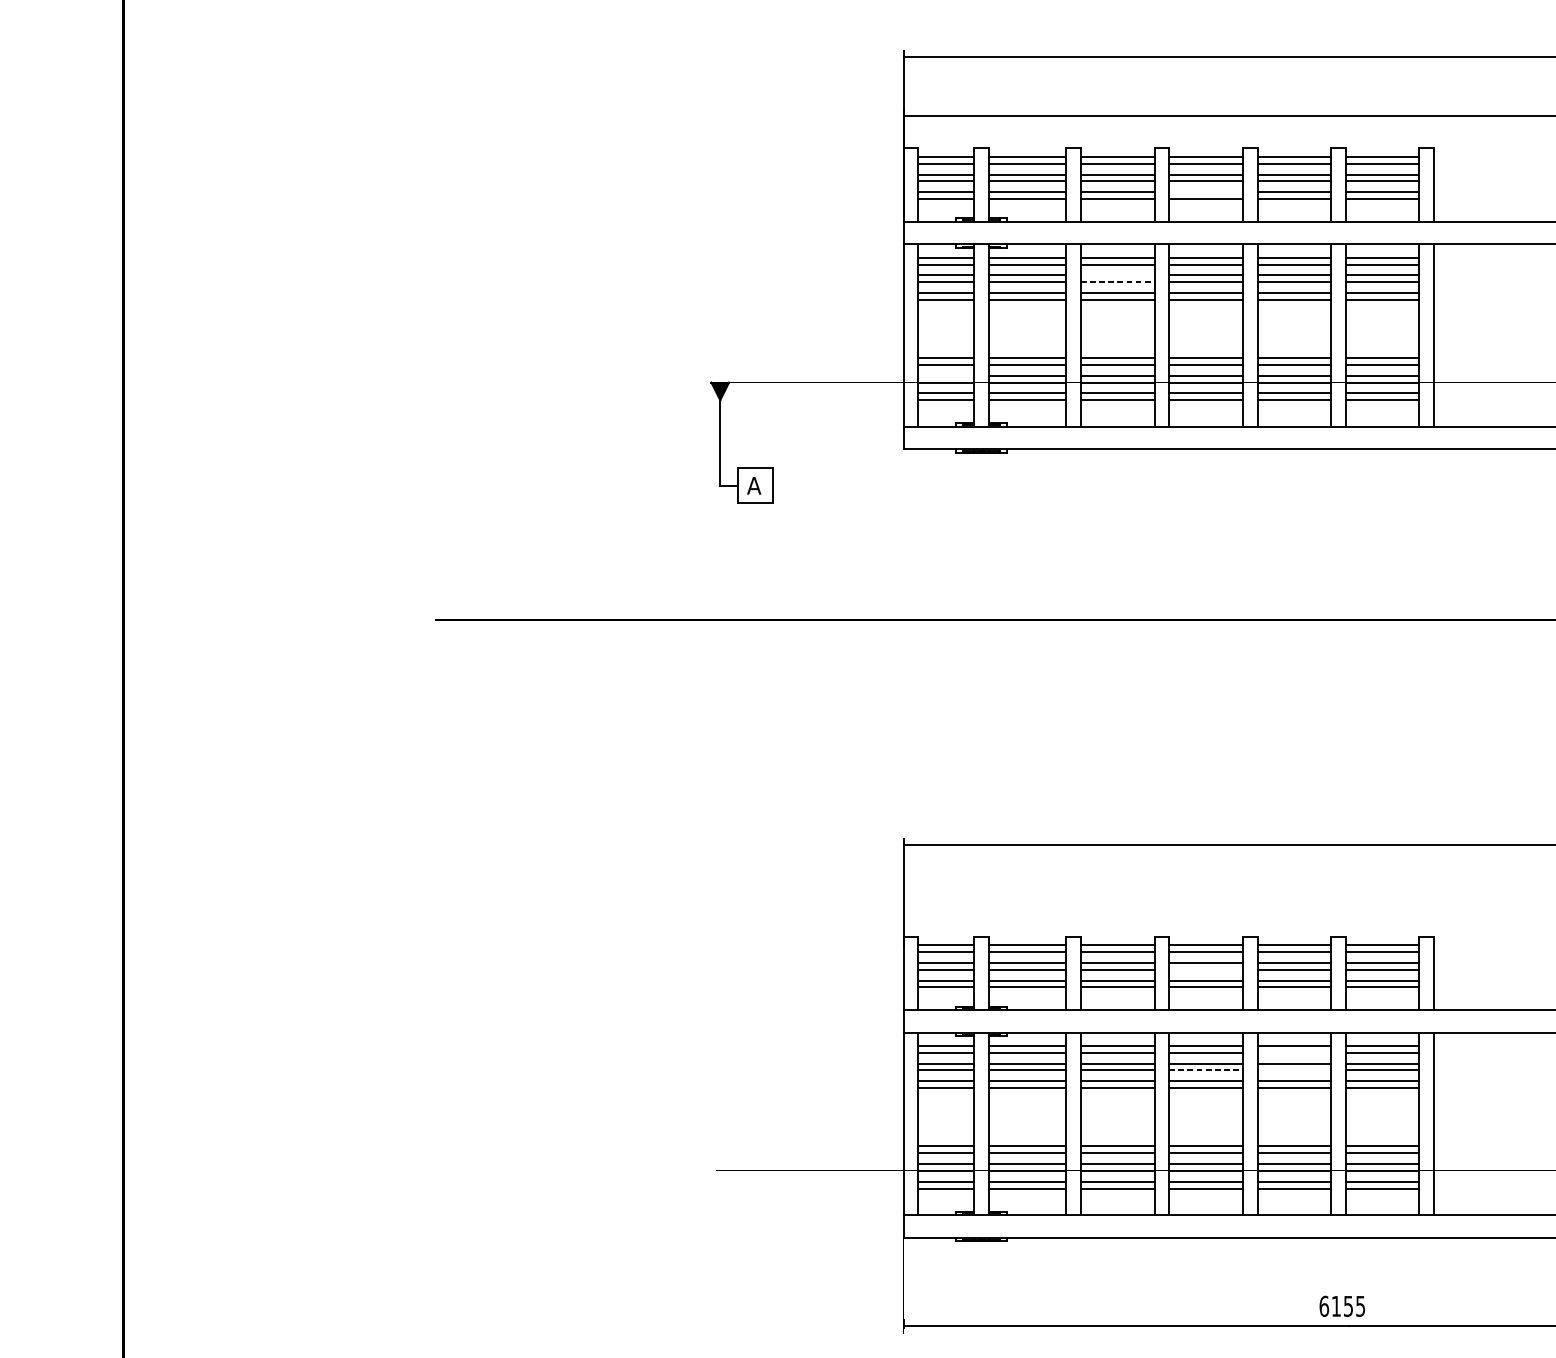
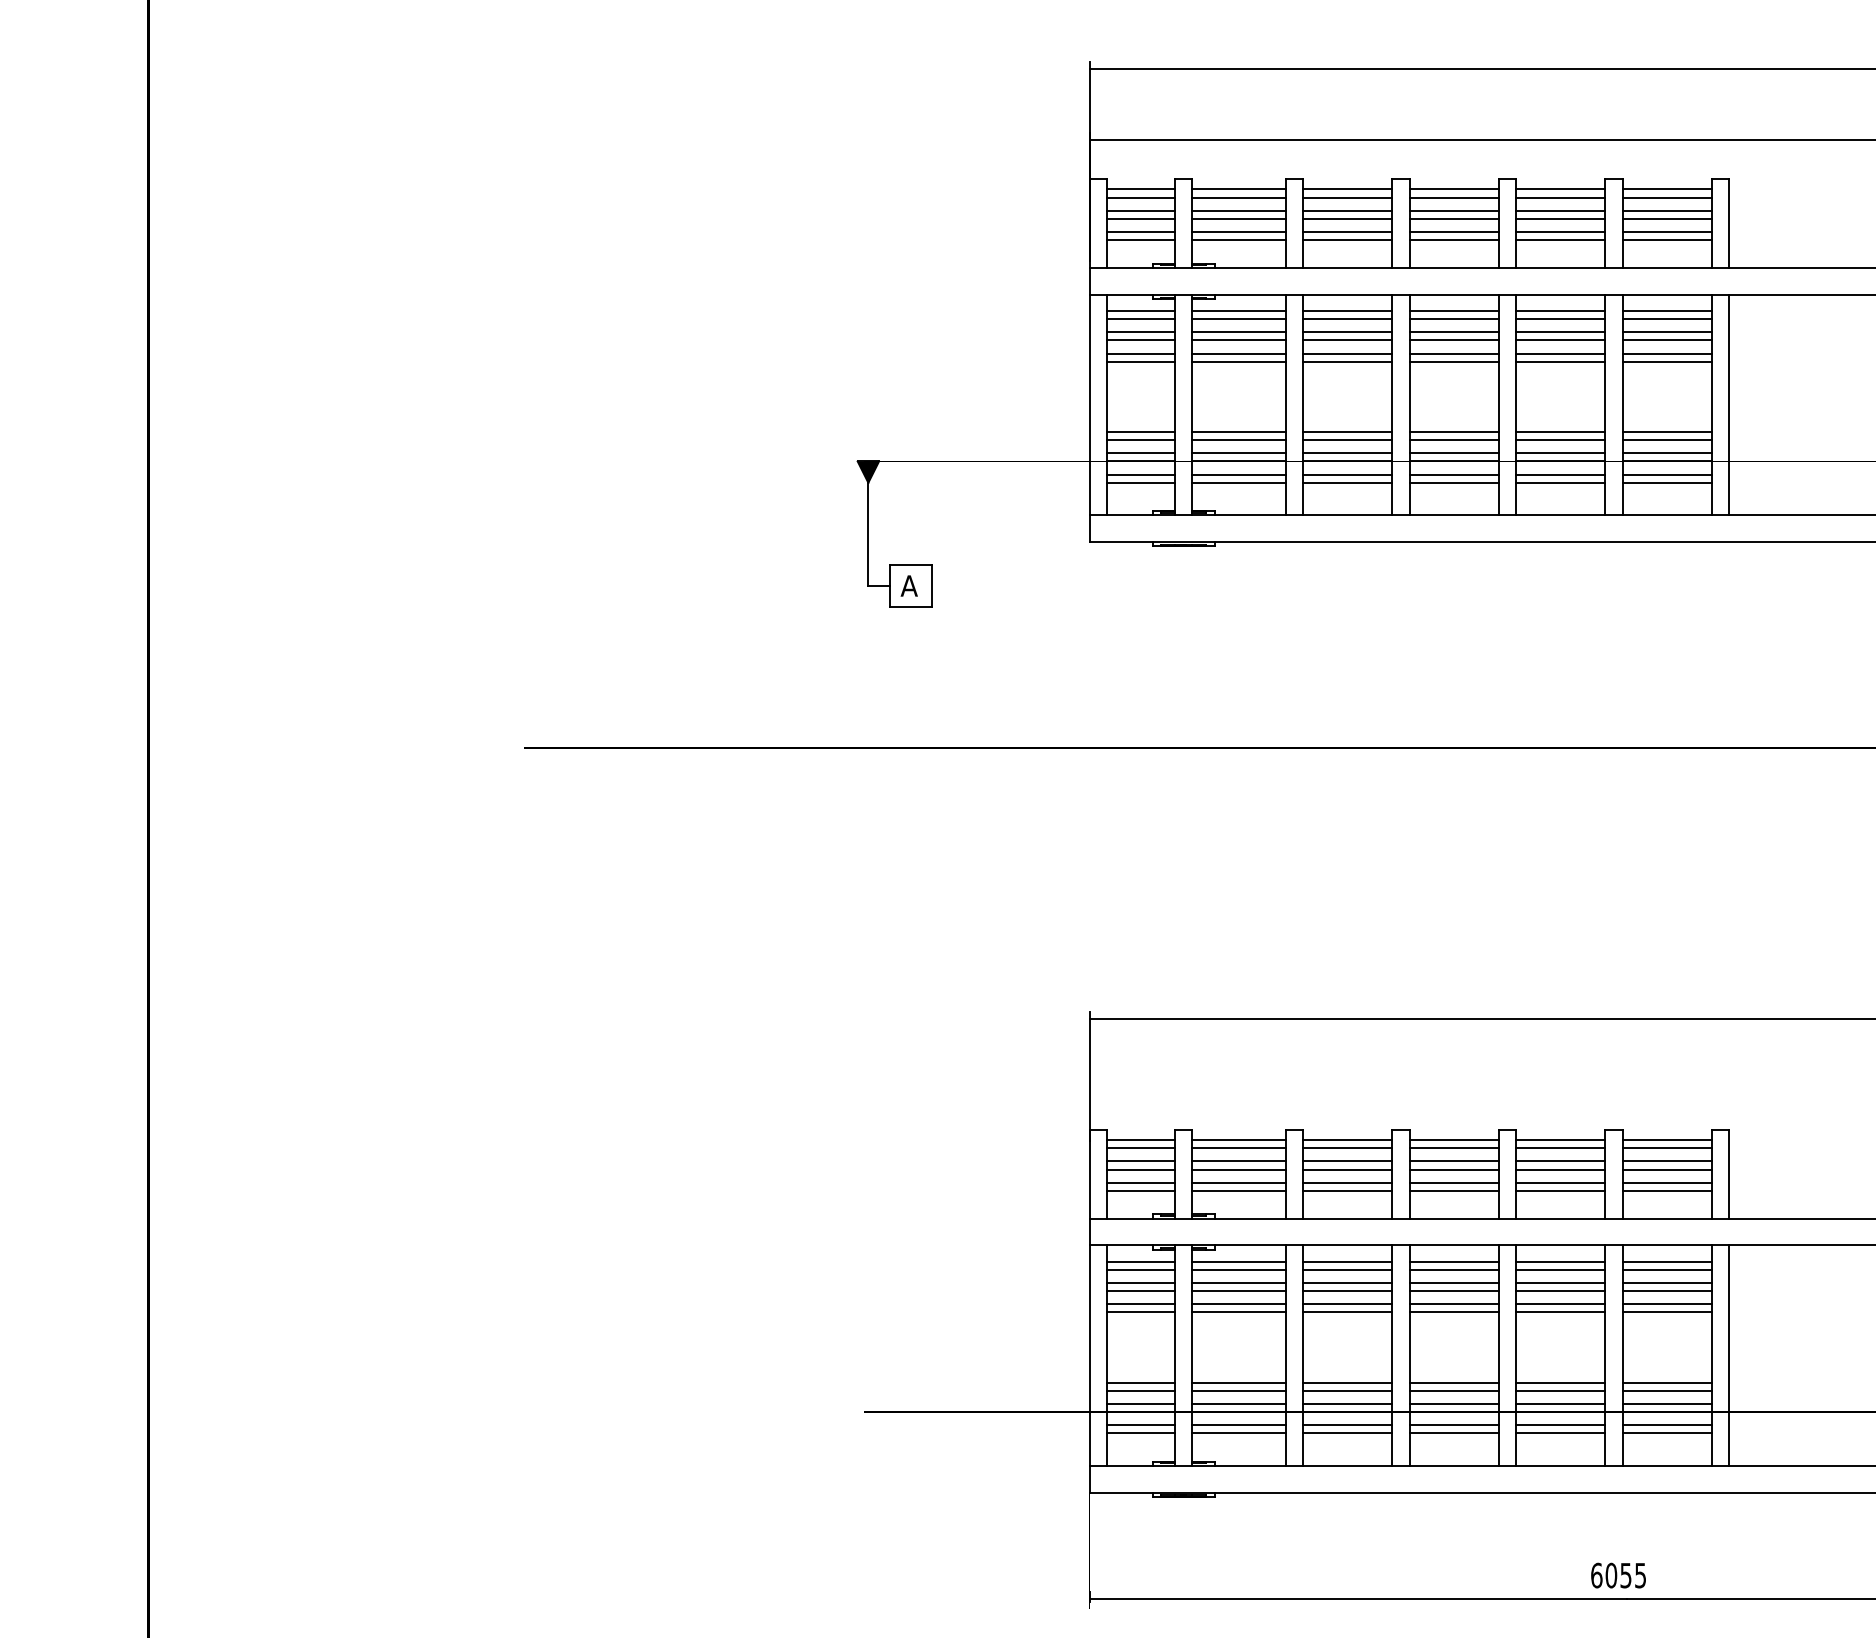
line: (1205, 192) -> (1453, 232), added
line: (1117, 275) -> (1347, 332), added
line: (1118, 282) -> (1348, 340), dashed -> solid
line: (945, 375) -> (1140, 453), added
line: (1205, 969) -> (1453, 1169), added
line: (1294, 1052) -> (1560, 1269), added
line: (1206, 1070) -> (1454, 1291), dashed -> solid
line: (1294, 1070) -> (1560, 1291), added
text: (1336, 1306) -> (1611, 1575), 6155 -> 6055

